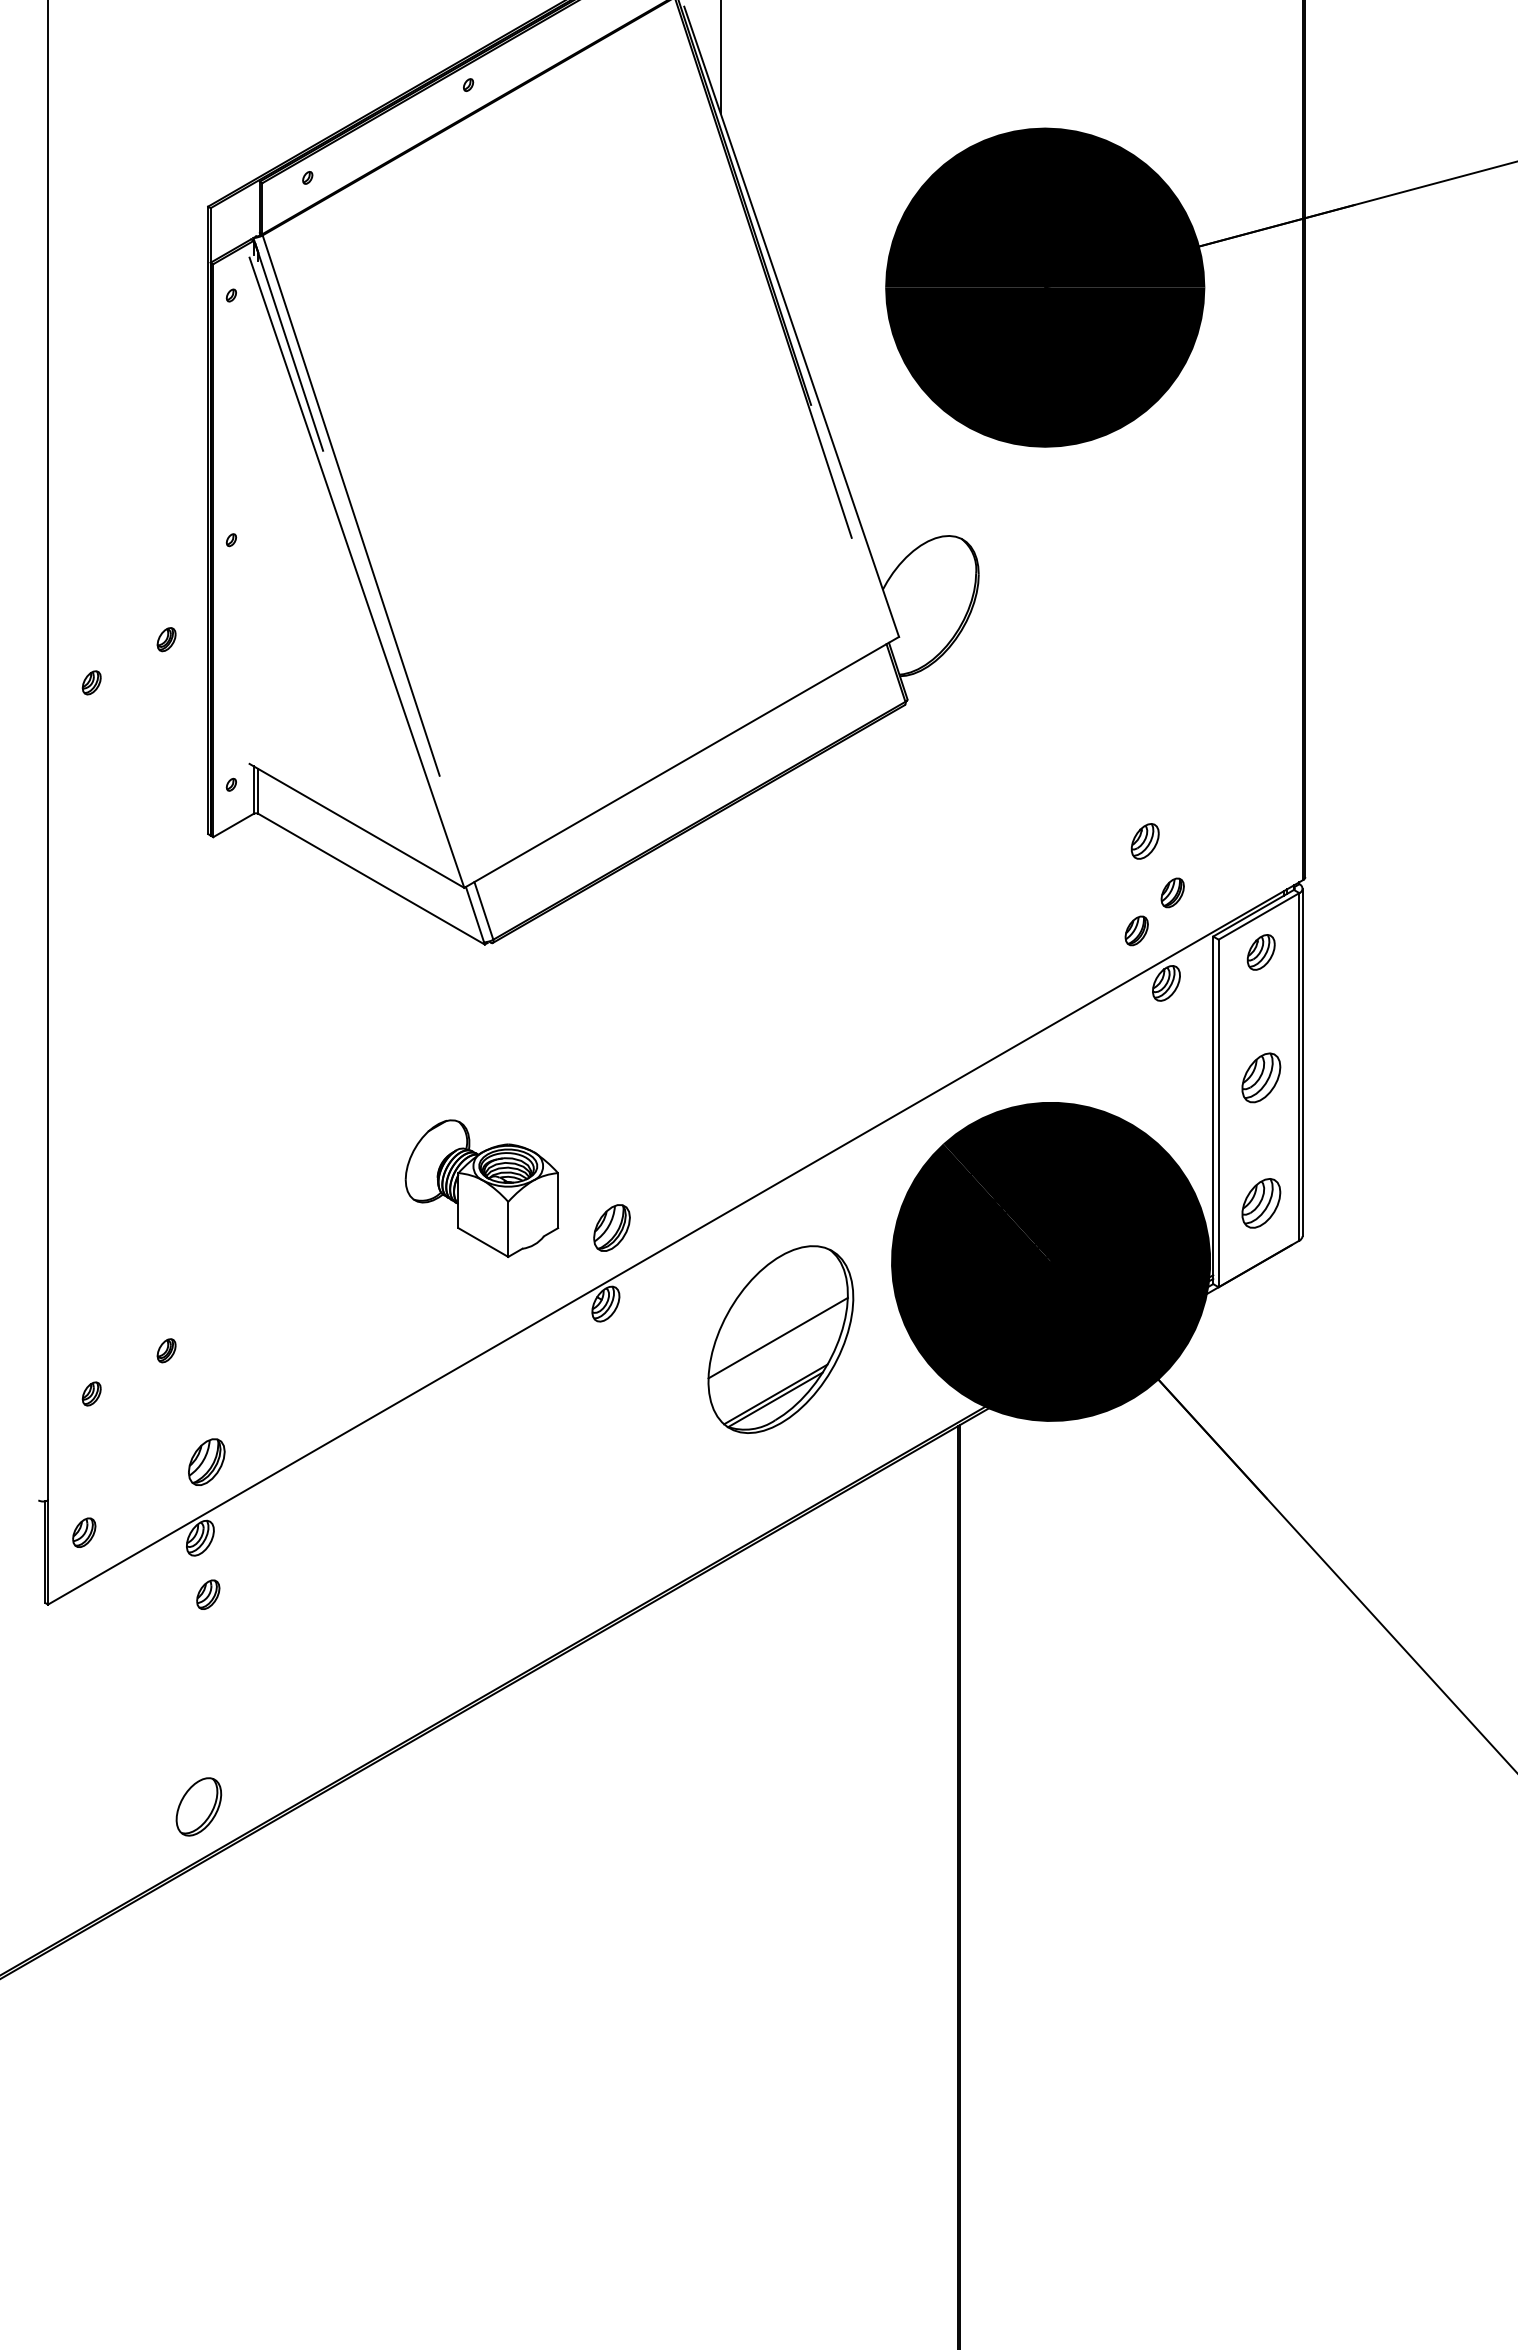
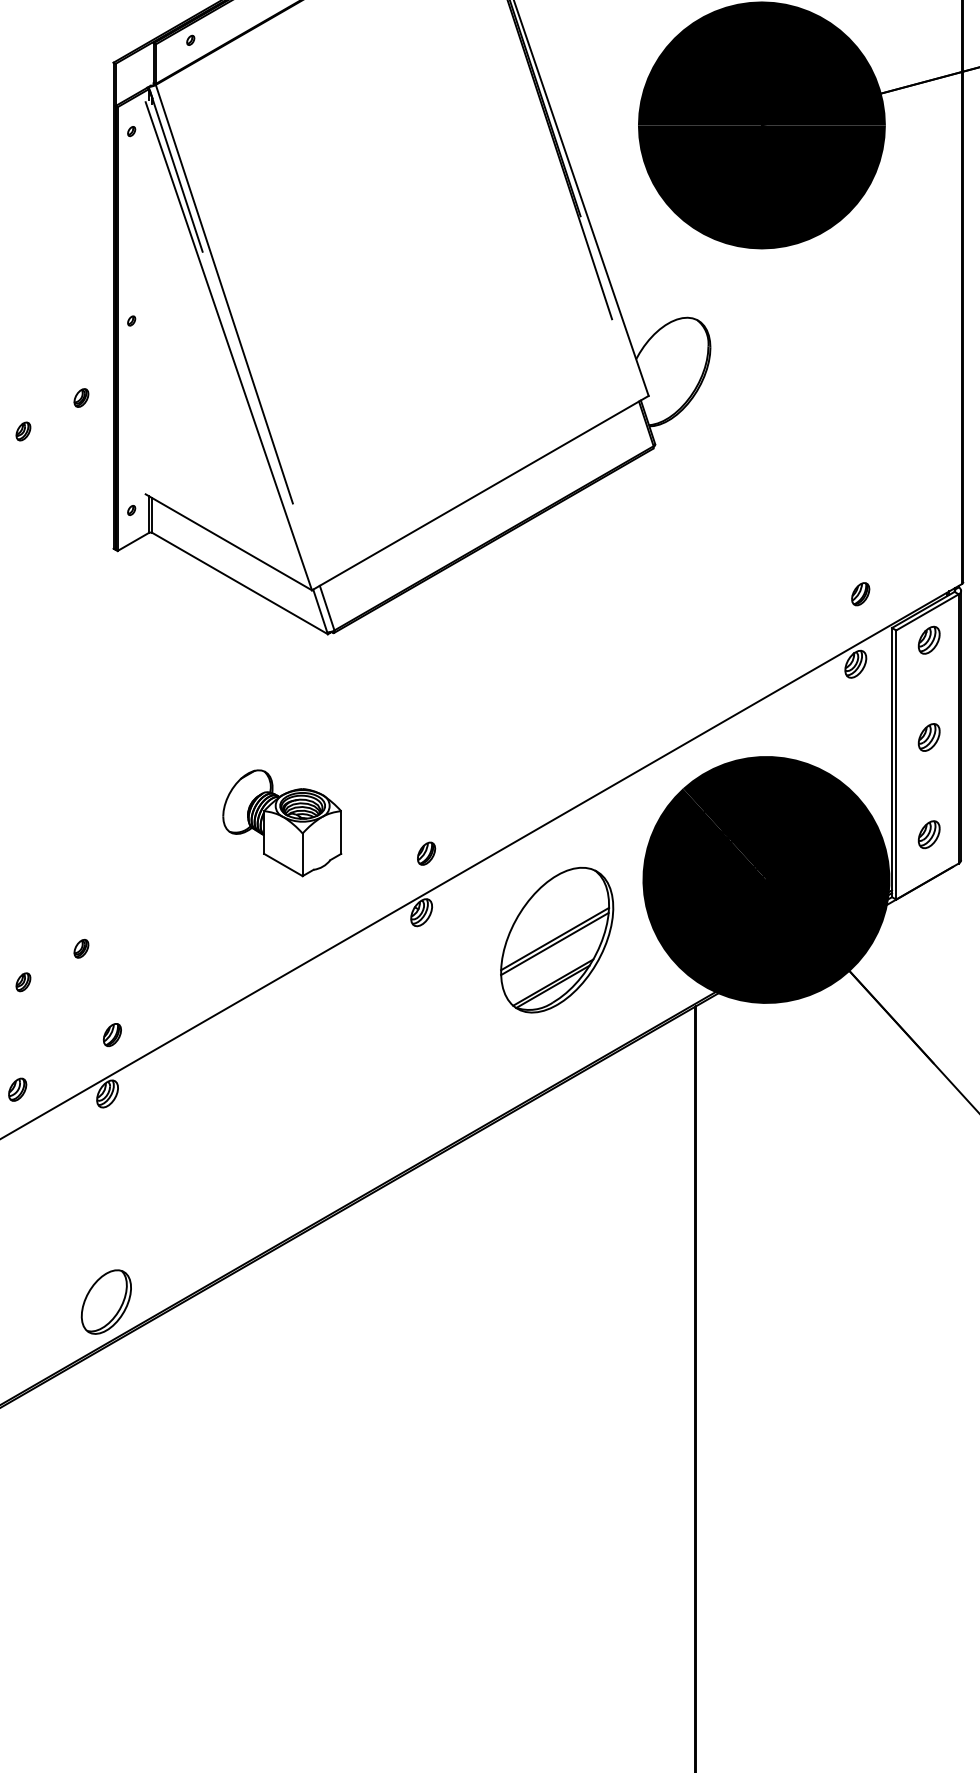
part: (1144, 841) -> (838, 554), removed
part: (1136, 930) -> (832, 623), removed
part: (1260, 1077) -> (928, 737), size x0.71
part: (481, 1188) -> (281, 823), moved
part: (1260, 1203) -> (928, 834), size x0.71
part: (612, 1227) -> (426, 853), size x0.62
line: (777, 1344) -> (554, 943), added
part: (206, 1461) -> (112, 1034), size x0.62
part: (208, 1594) -> (113, 1137), removed
part: (198, 1806) -> (106, 1301), size x1.43

